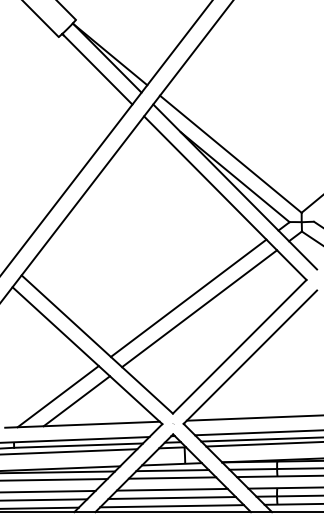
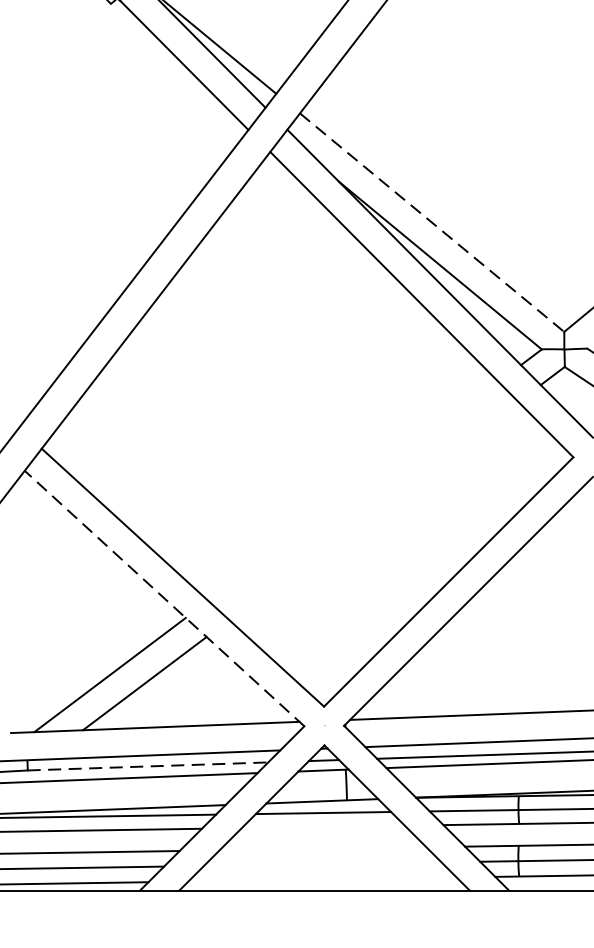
line: (230, 154) -> (431, 223), solid -> dashed
line: (188, 297) -> (353, 489), removed
line: (199, 308) -> (373, 510), removed
line: (87, 355) -> (164, 598), solid -> dashed
line: (78, 445) -> (147, 766), solid -> dashed
line: (172, 477) -> (323, 825), removed
line: (171, 489) -> (321, 848), removed
line: (171, 497) -> (321, 863), removed
line: (171, 506) -> (321, 880), removed

